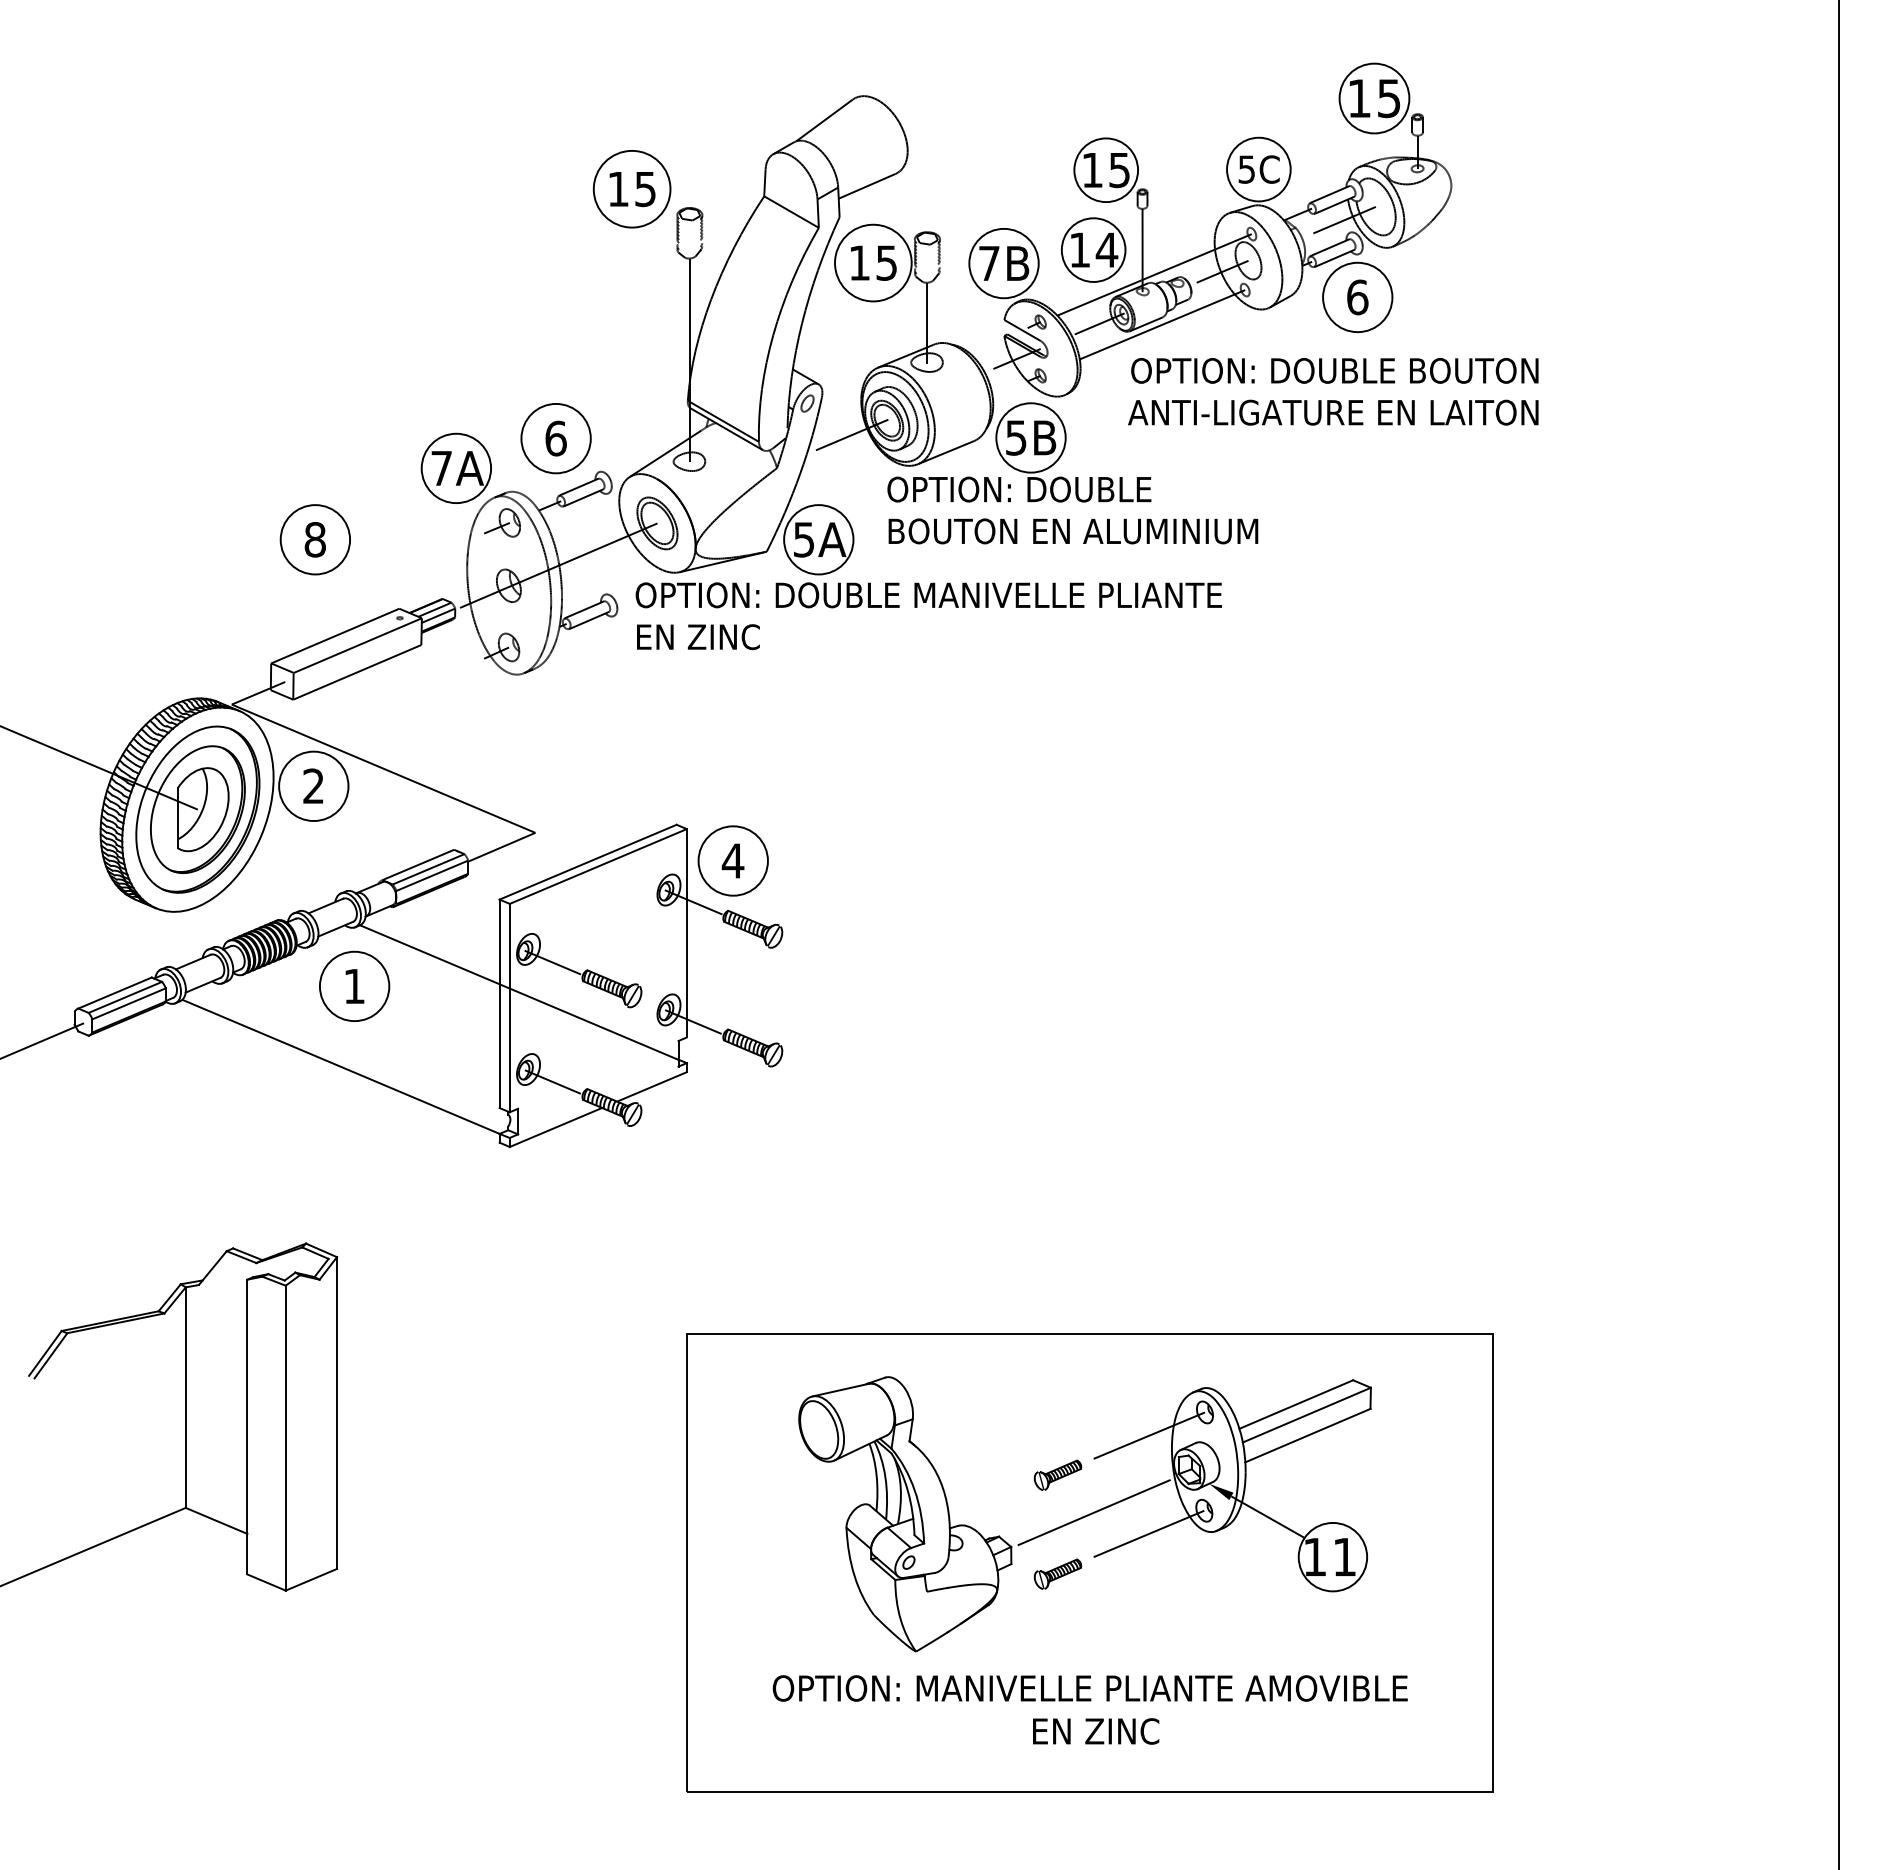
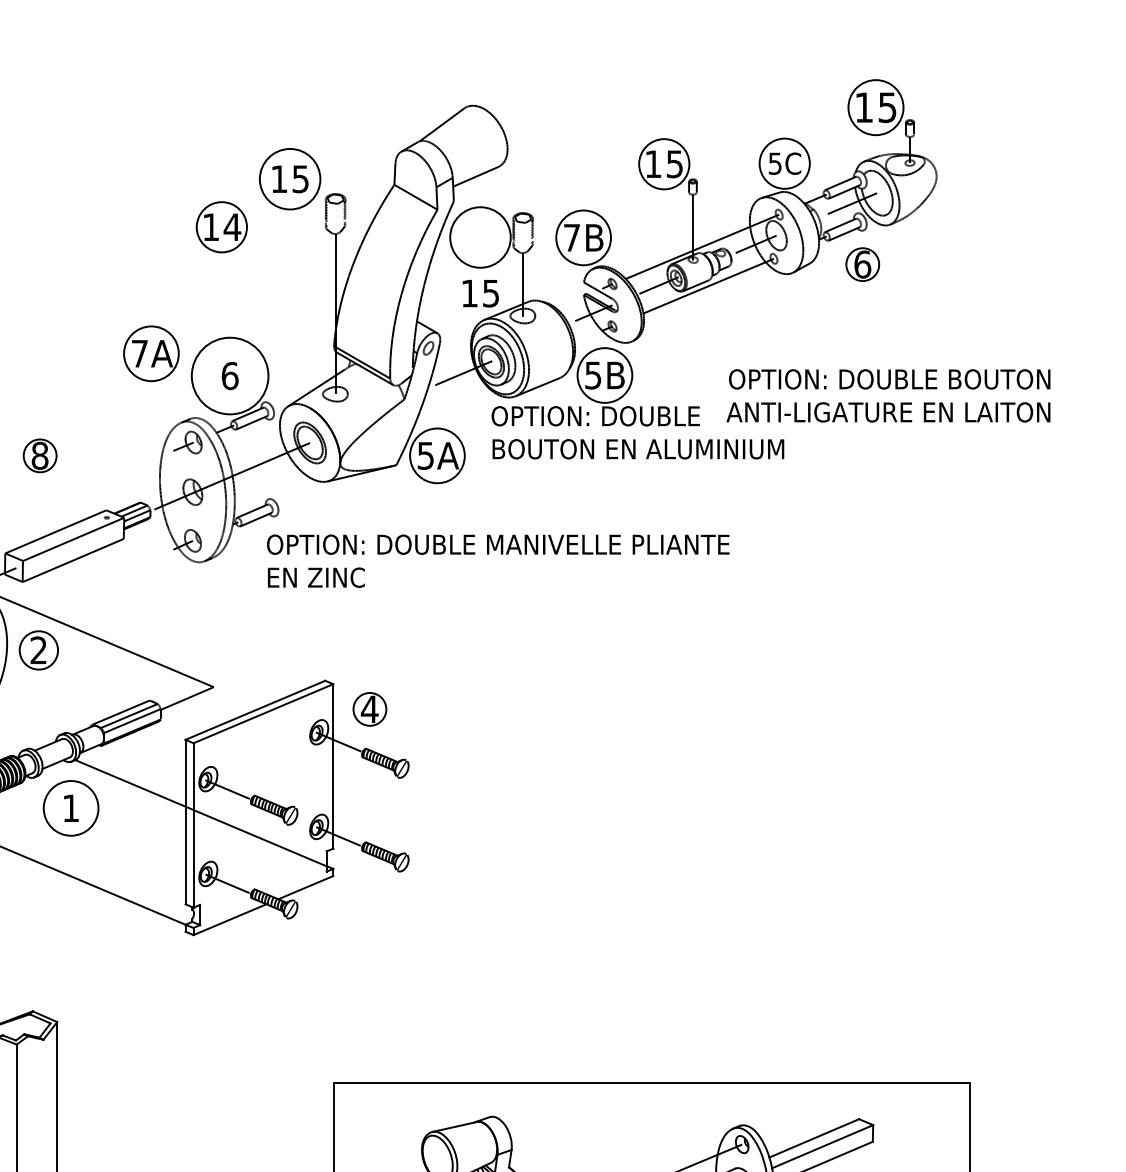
part: (1093, 249) -> (221, 226), moved
text: (873, 262) -> (480, 293), moved
circle: (1357, 297) -> (862, 264), size x0.6
text: (1333, 391) -> (888, 395), moved
circle: (555, 438) -> (229, 375), size x1.4
part: (455, 467) -> (150, 353), moved
circle: (315, 539) -> (40, 455), size x0.6
text: (928, 616) -> (497, 561), moved
circle: (313, 786) -> (38, 650), size x0.7
circle: (732, 860) -> (369, 708), size x0.6

